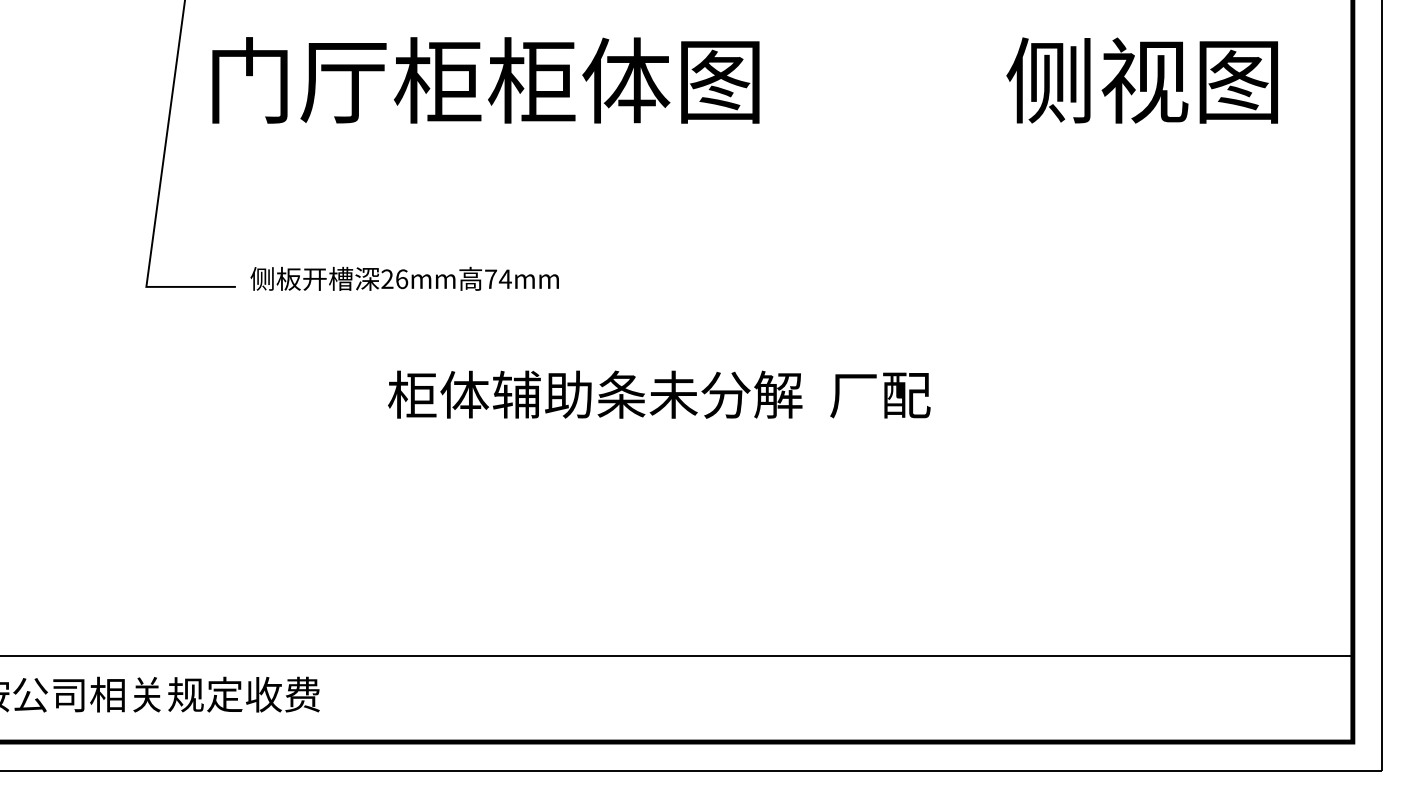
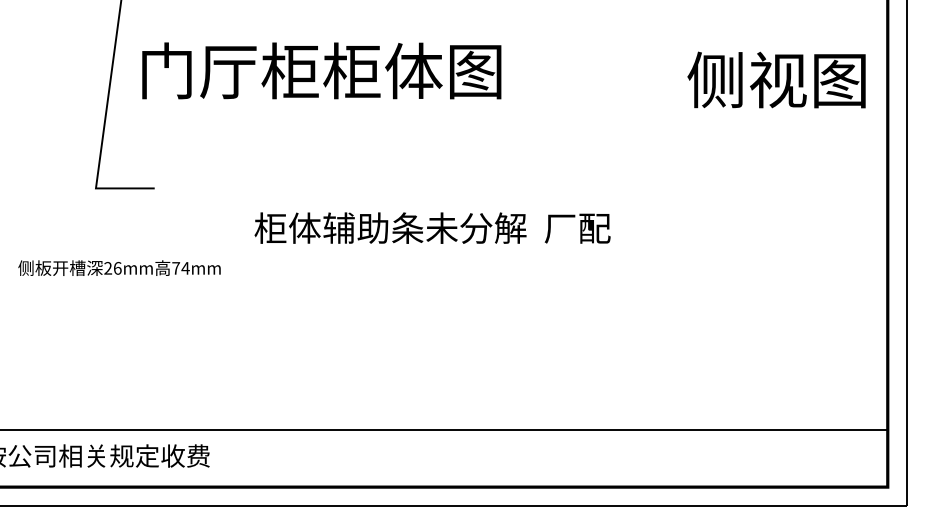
text: (485, 79) -> (321, 70), moved
text: (1142, 79) -> (776, 79), moved
text: (404, 277) -> (119, 267), moved
text: (659, 393) -> (432, 227), moved

